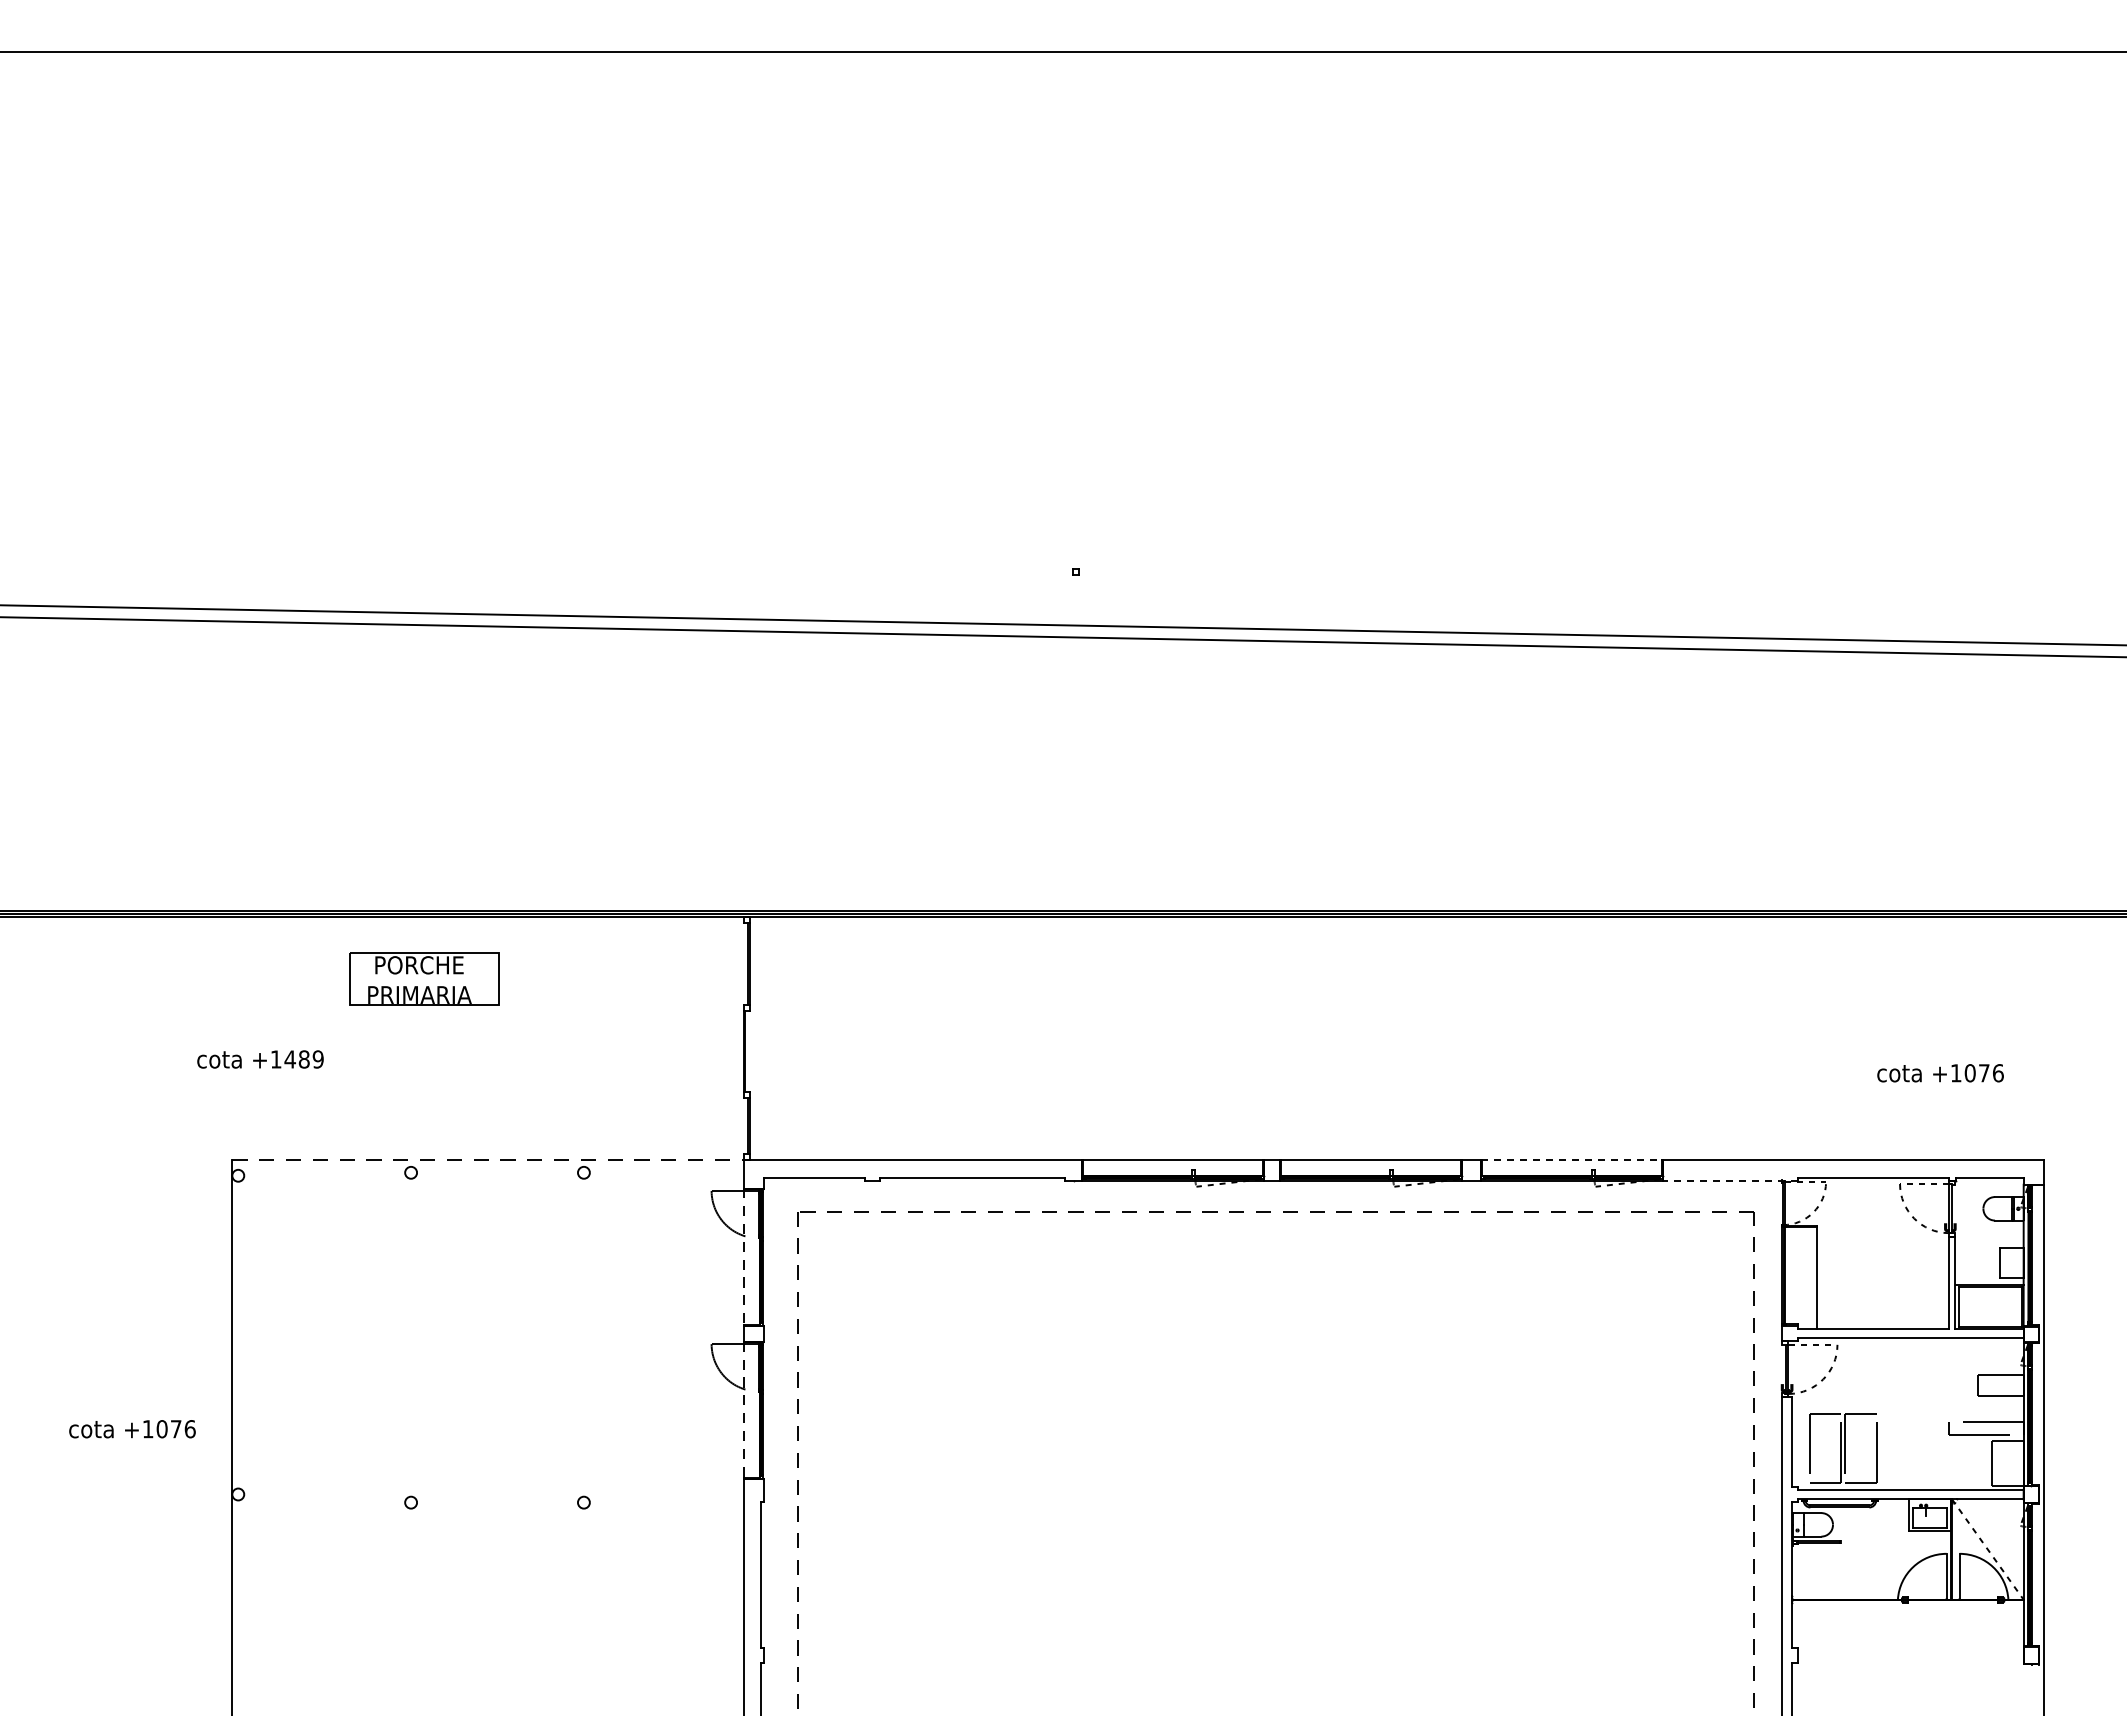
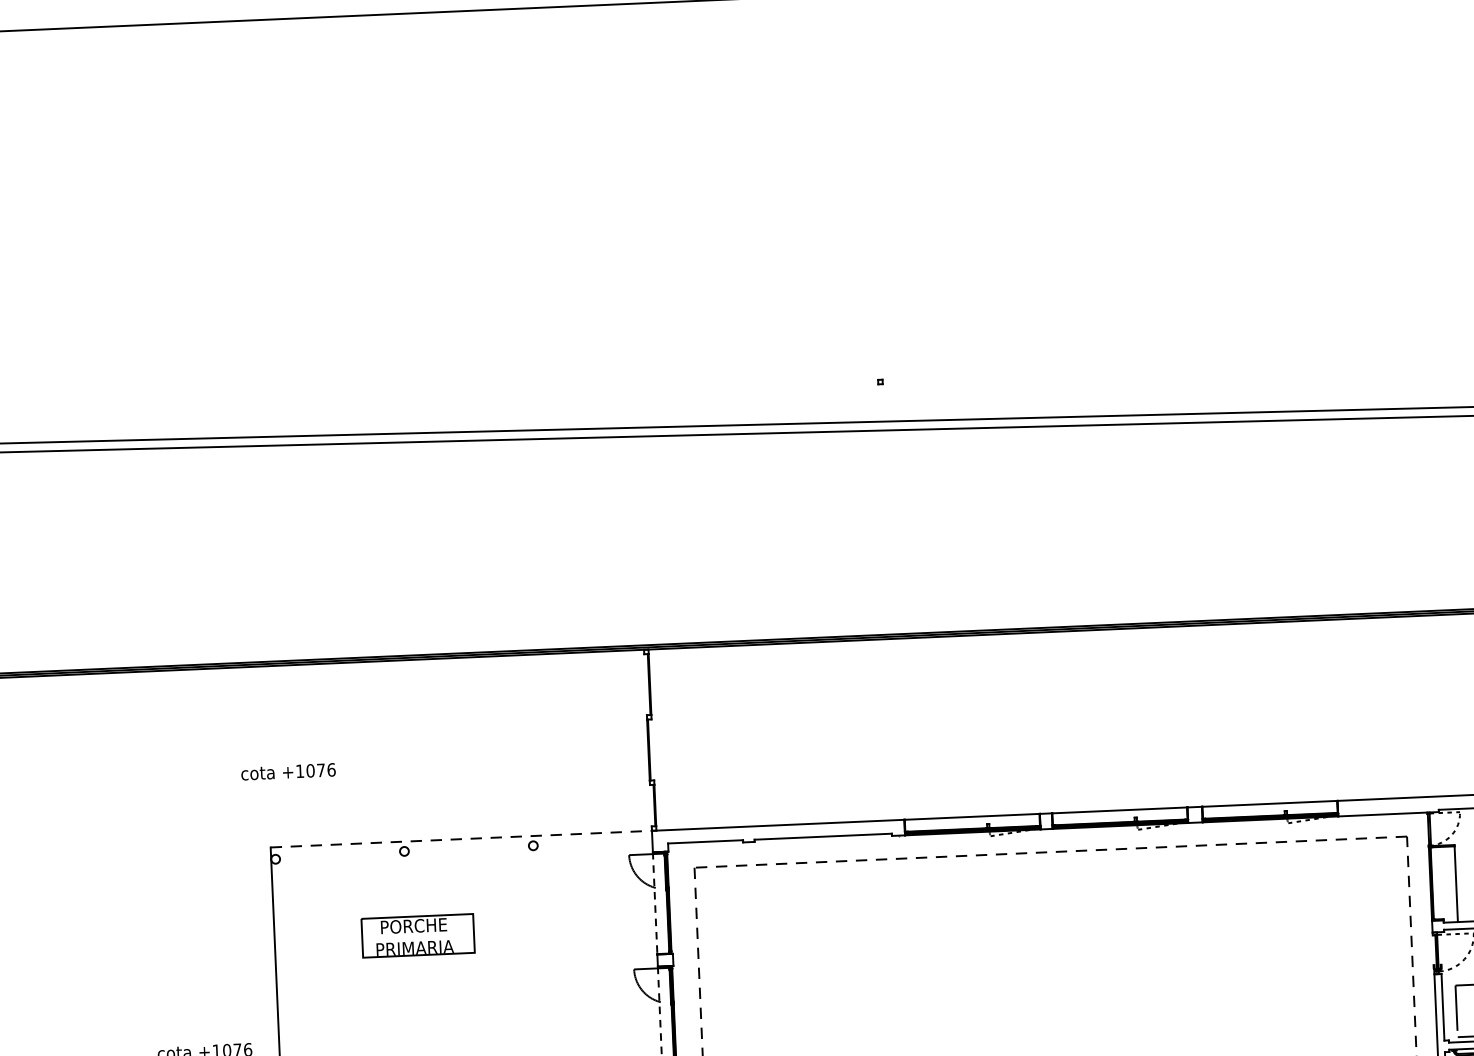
part: (424, 978) -> (418, 935), moved
text: (303, 1059) -> (320, 770), +1489 -> +1076
line: (1572, 1159) -> (1270, 803), dashed -> solid
line: (1729, 1180) -> (1387, 814), dashed -> solid

